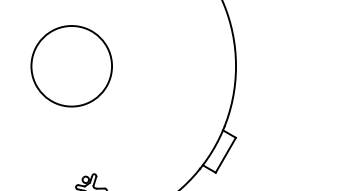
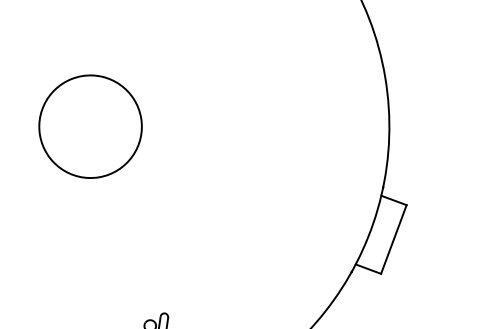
circle: (71, 66) -> (90, 127), size x0.7

